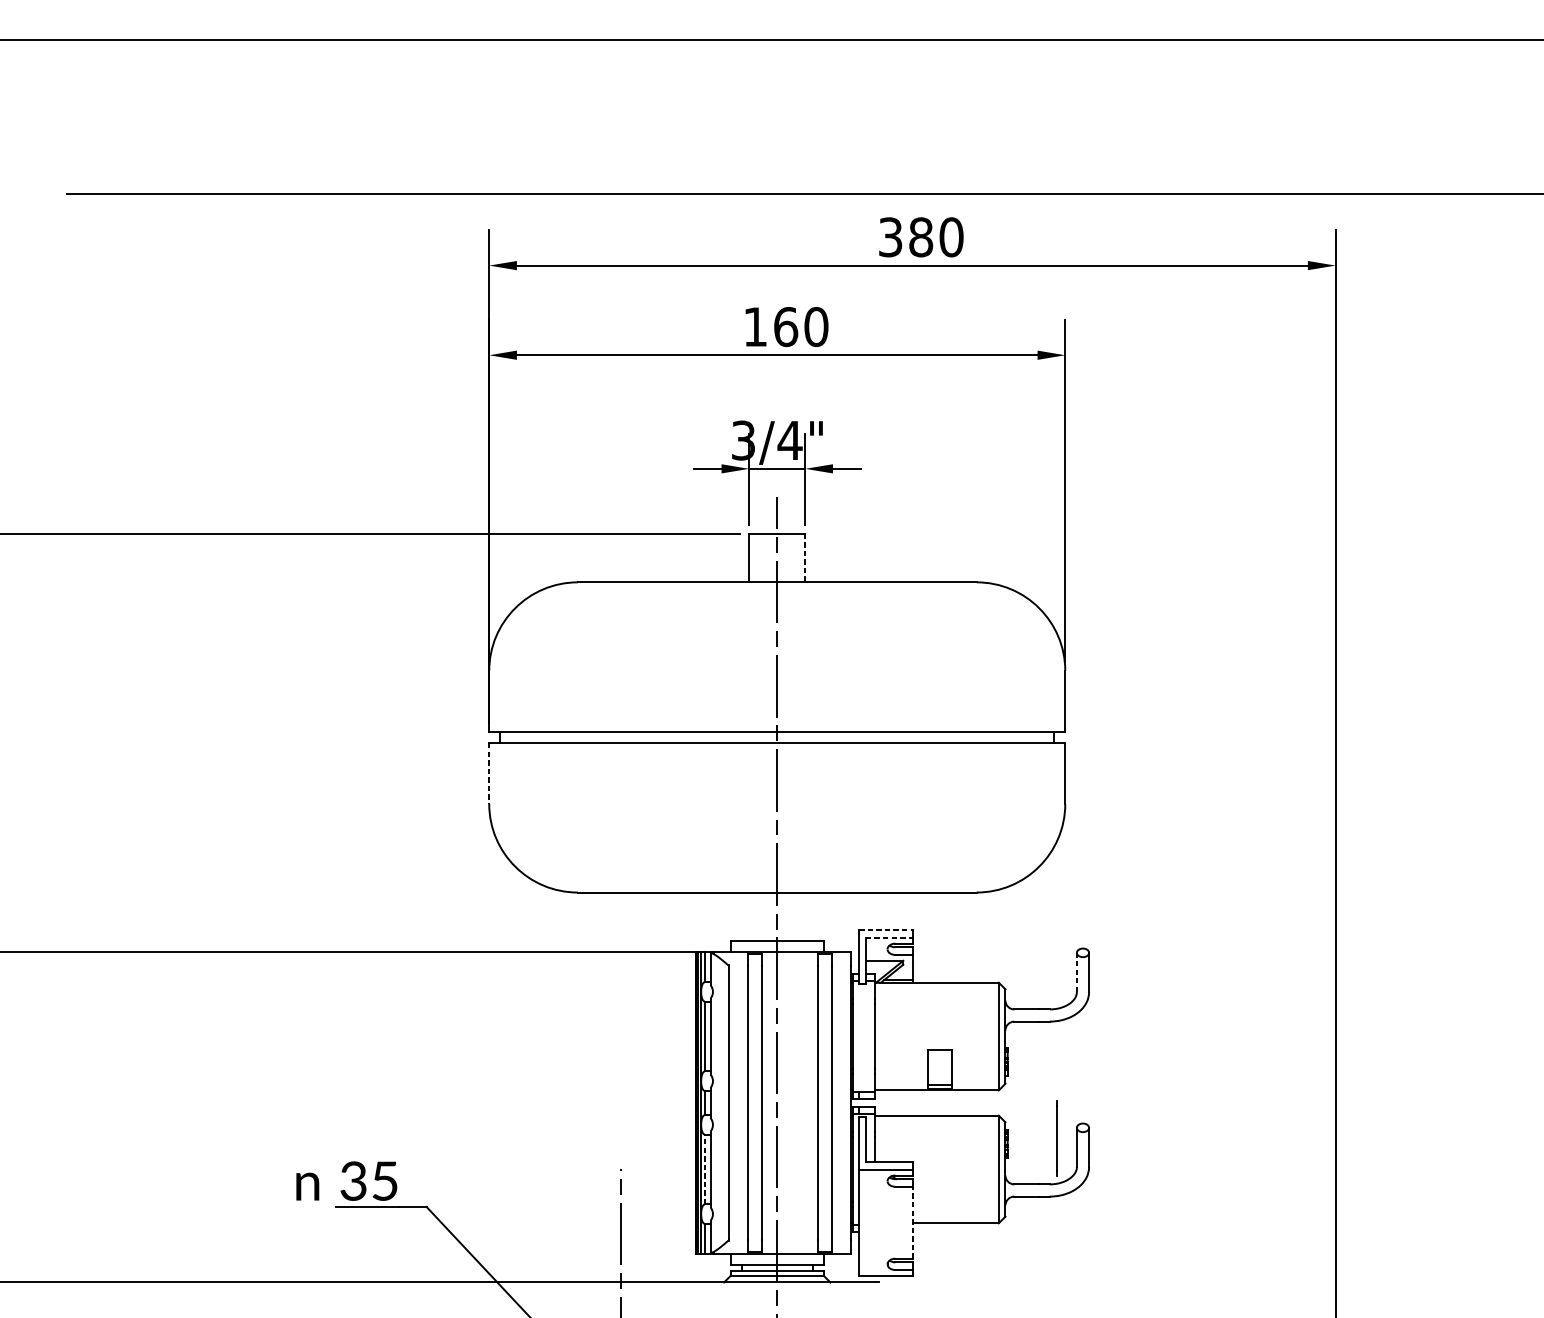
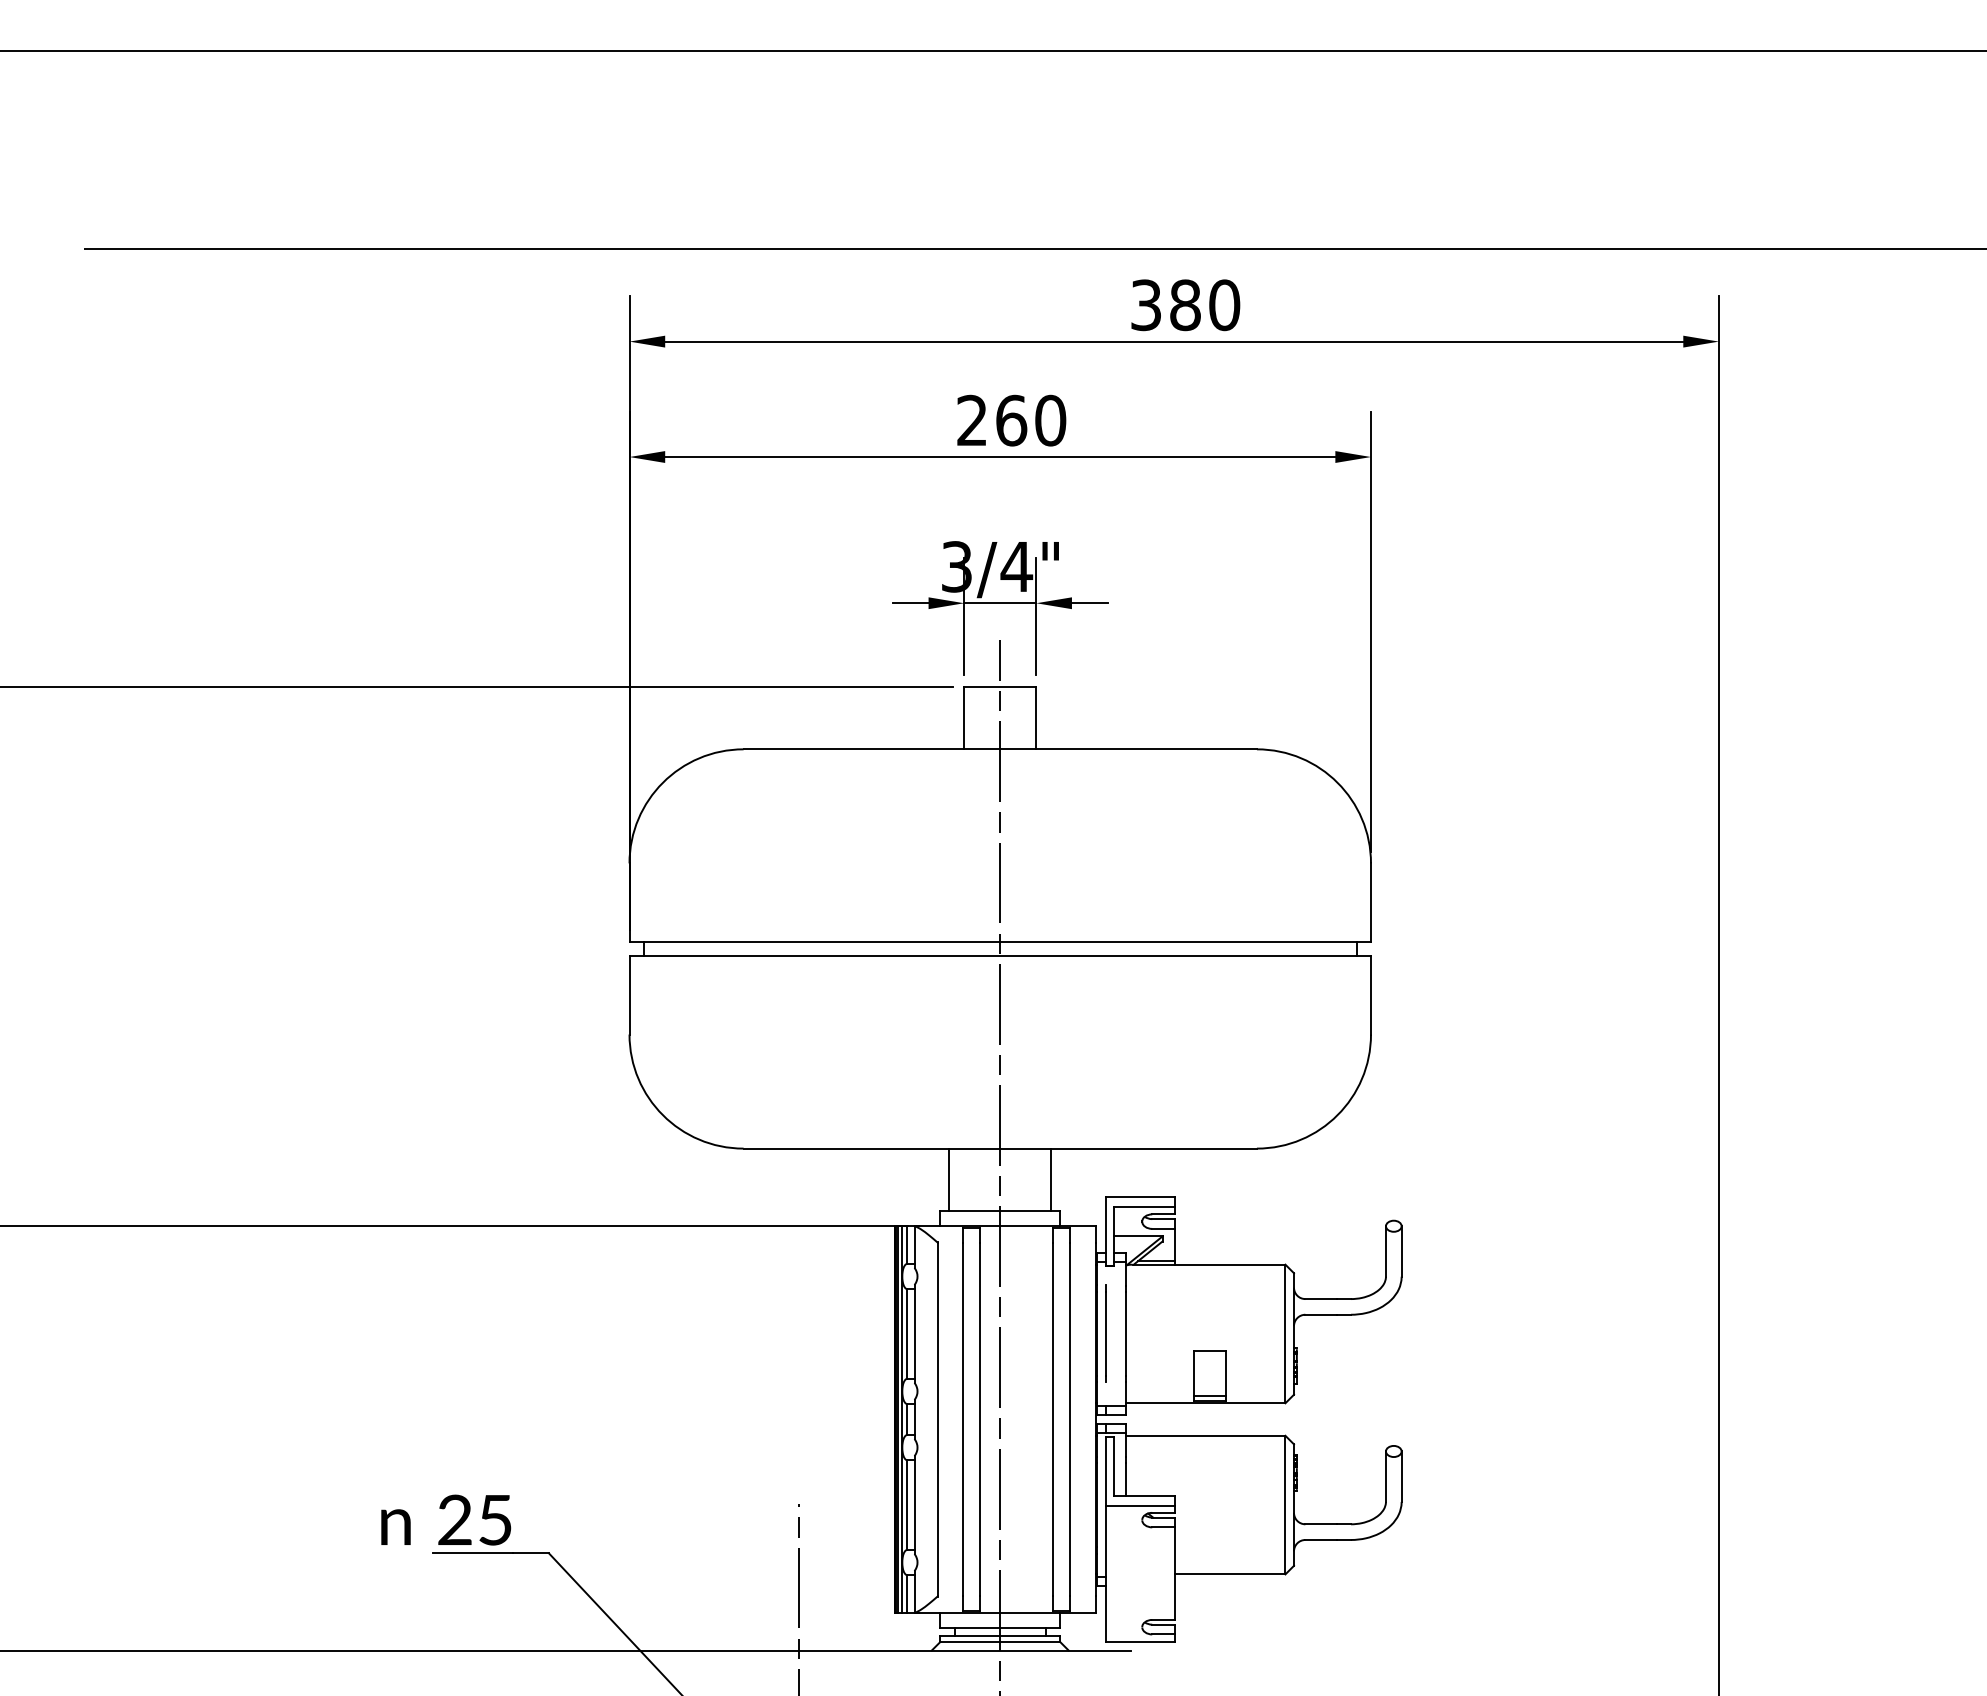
text: (754, 326) -> (971, 419), 160 -> 260
line: (805, 558) -> (1036, 718), dashed -> solid
line: (489, 773) -> (629, 995), dashed -> solid
line: (737, 916) -> (949, 1179), added
line: (817, 916) -> (1051, 1179), added
line: (886, 930) -> (1140, 1197), dashed -> solid
line: (889, 938) -> (1144, 1207), dashed -> solid
line: (1076, 971) -> (1385, 1250), dashed -> solid
line: (1057, 1137) -> (1105, 1333), moved
line: (705, 1169) -> (907, 1505), dashed -> solid
text: (353, 1181) -> (454, 1520), 35 -> 25
line: (913, 1222) -> (1175, 1573), dashed -> solid

